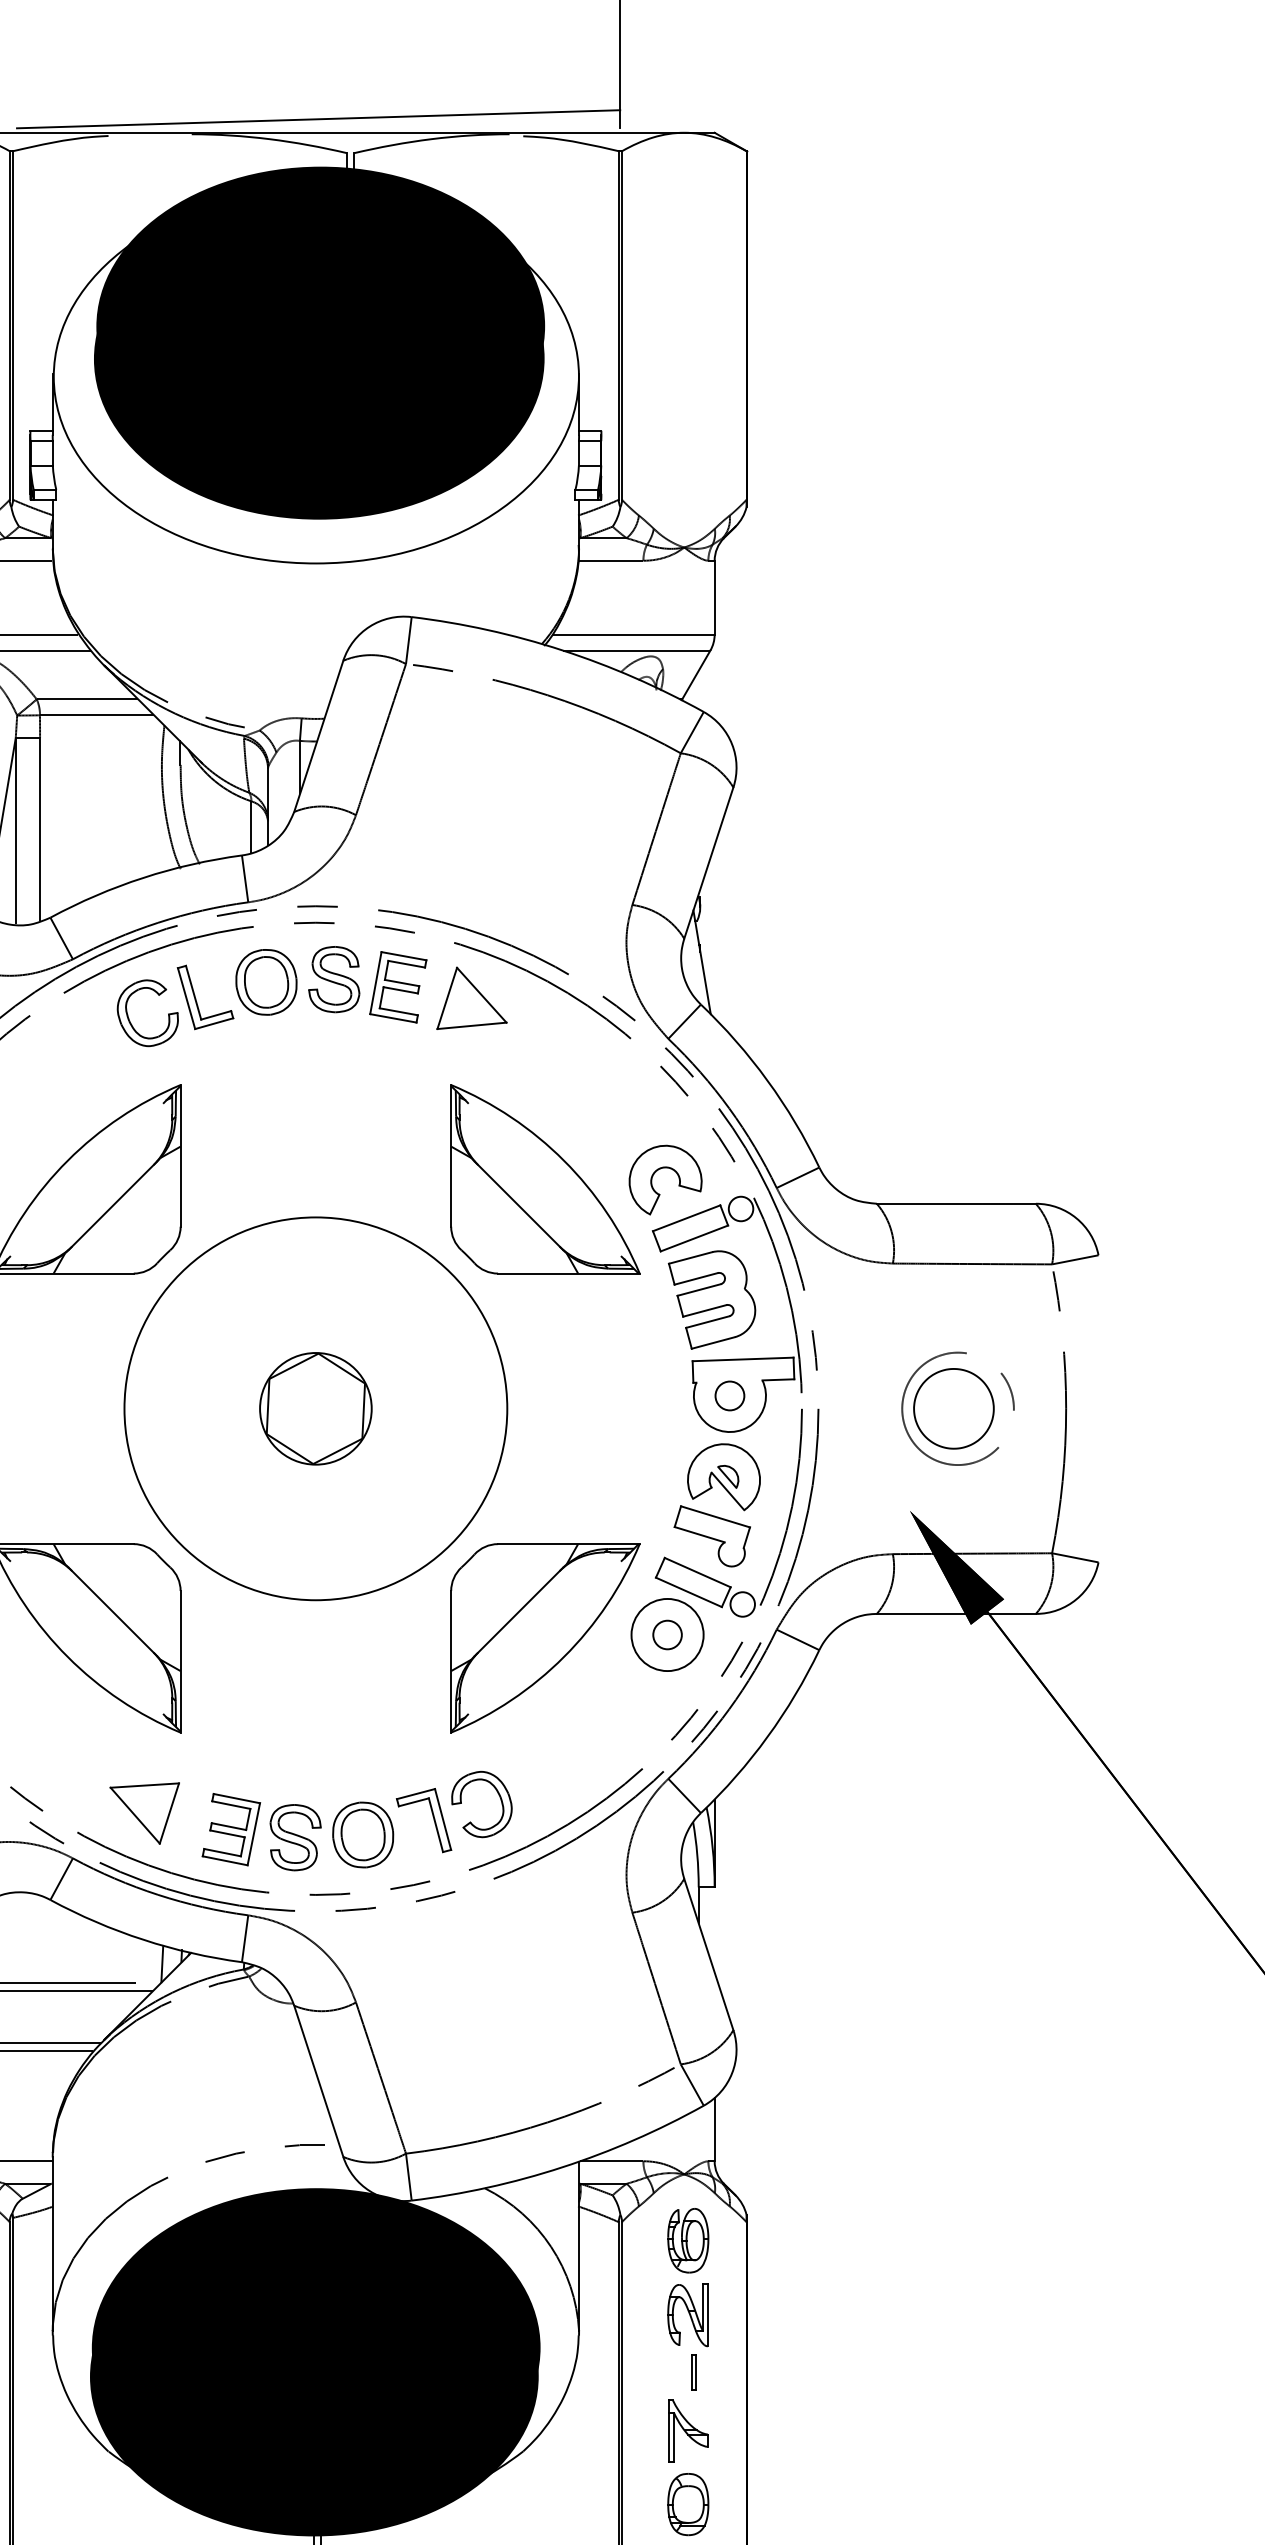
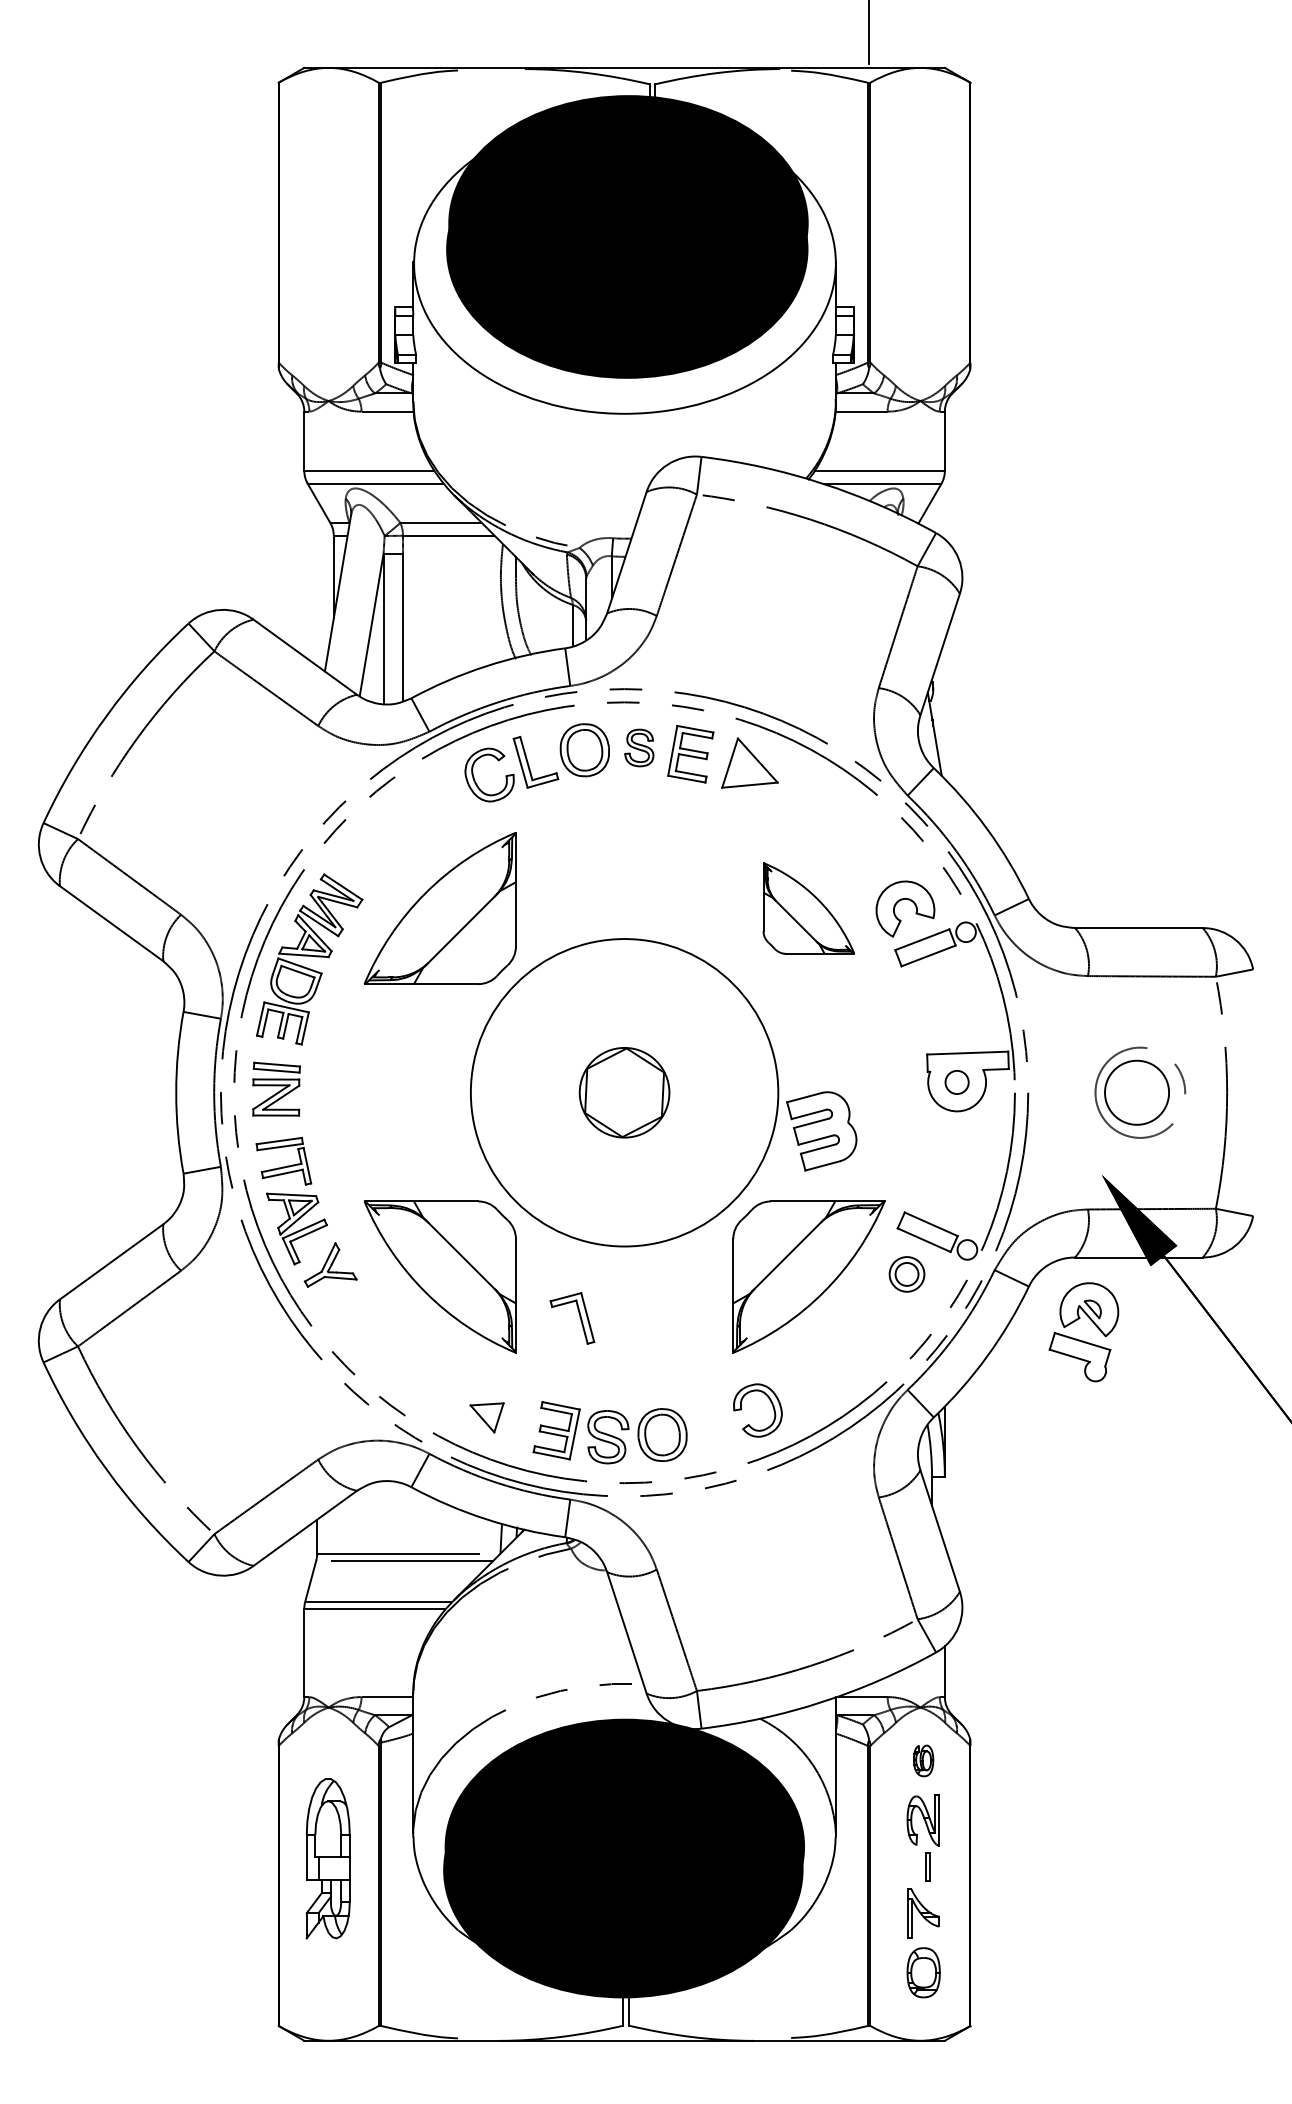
line: (318, 118) -> (626, 56), removed
part: (334, 978) -> (639, 747), size x0.7
part: (544, 1179) -> (808, 908), size x0.6
part: (711, 1300) -> (821, 1131), moved
part: (716, 1515) -> (1083, 1340), moved
circle: (668, 1635) -> (907, 1274), size x0.6
part: (143, 1813) -> (486, 1417), size x0.6
part: (432, 1819) -> (579, 1317), moved
part: (688, 2240) -> (923, 1760), size x0.6

